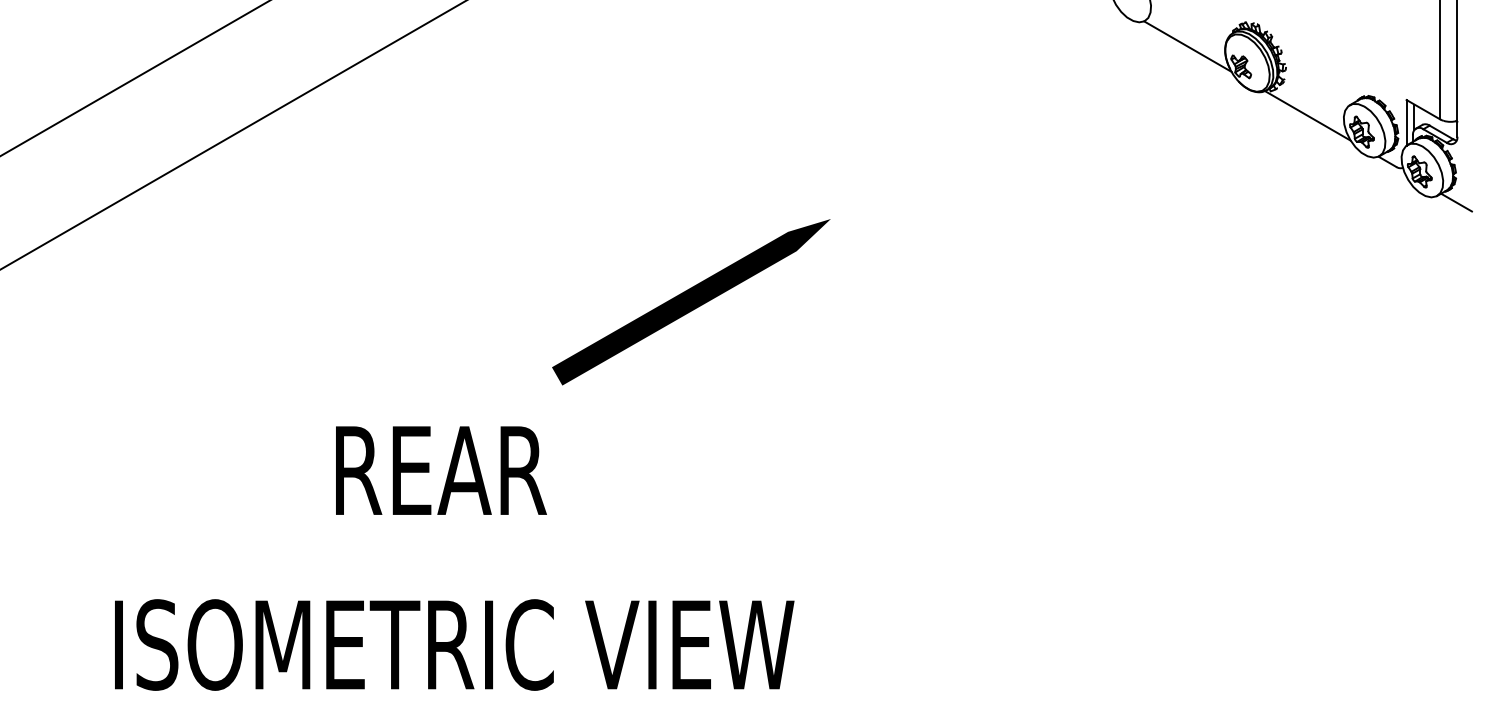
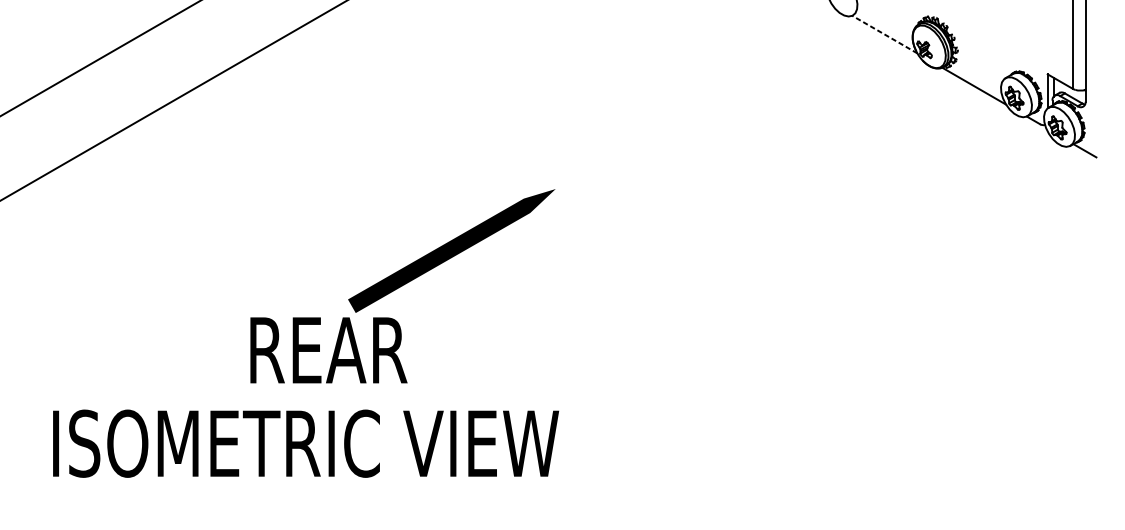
line: (1187, 46) -> (884, 34), solid -> dashed
line: (691, 302) -> (451, 251), moved
text: (454, 644) -> (305, 443), moved

